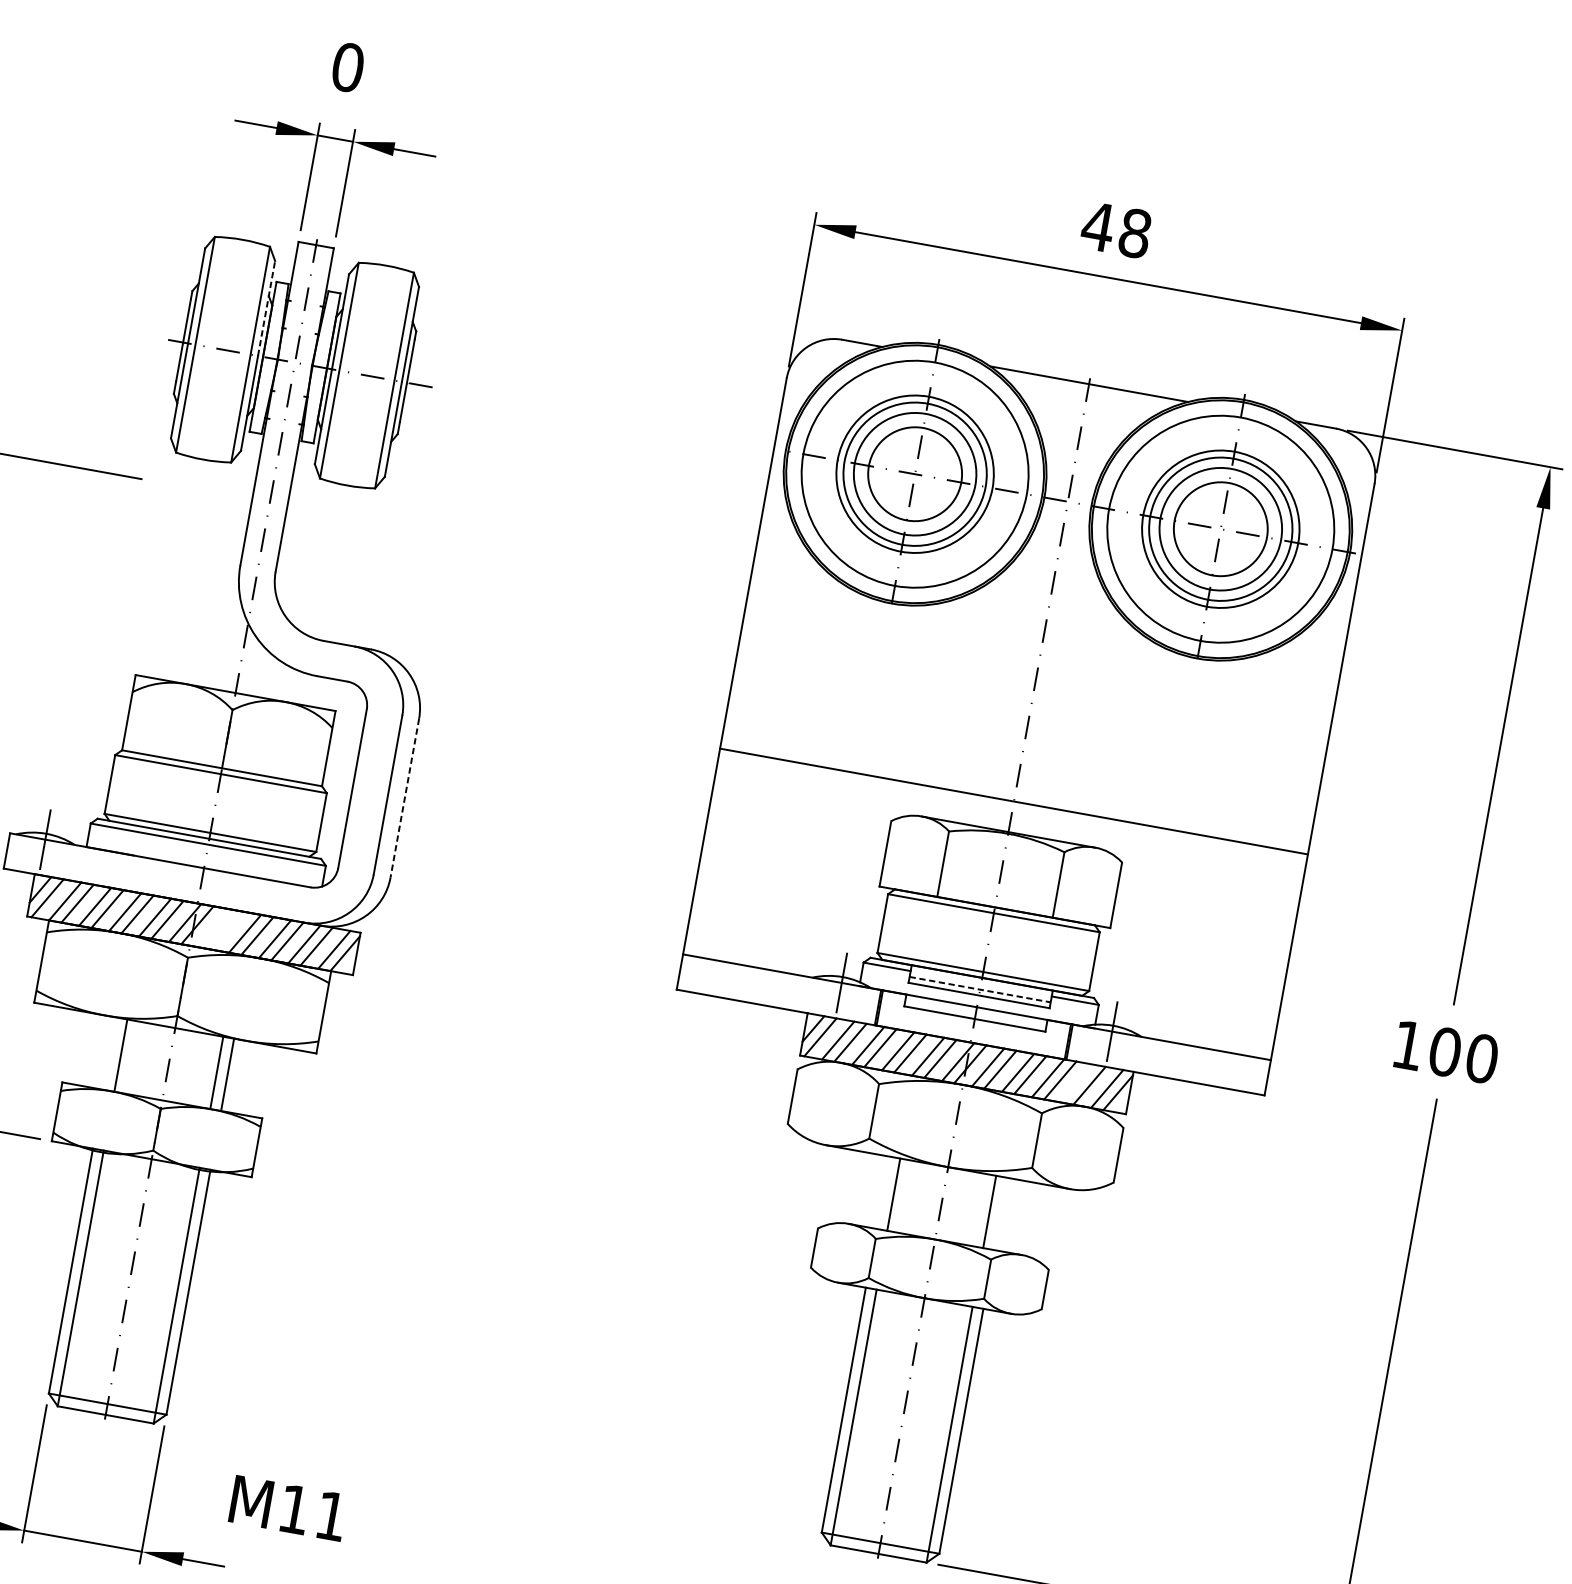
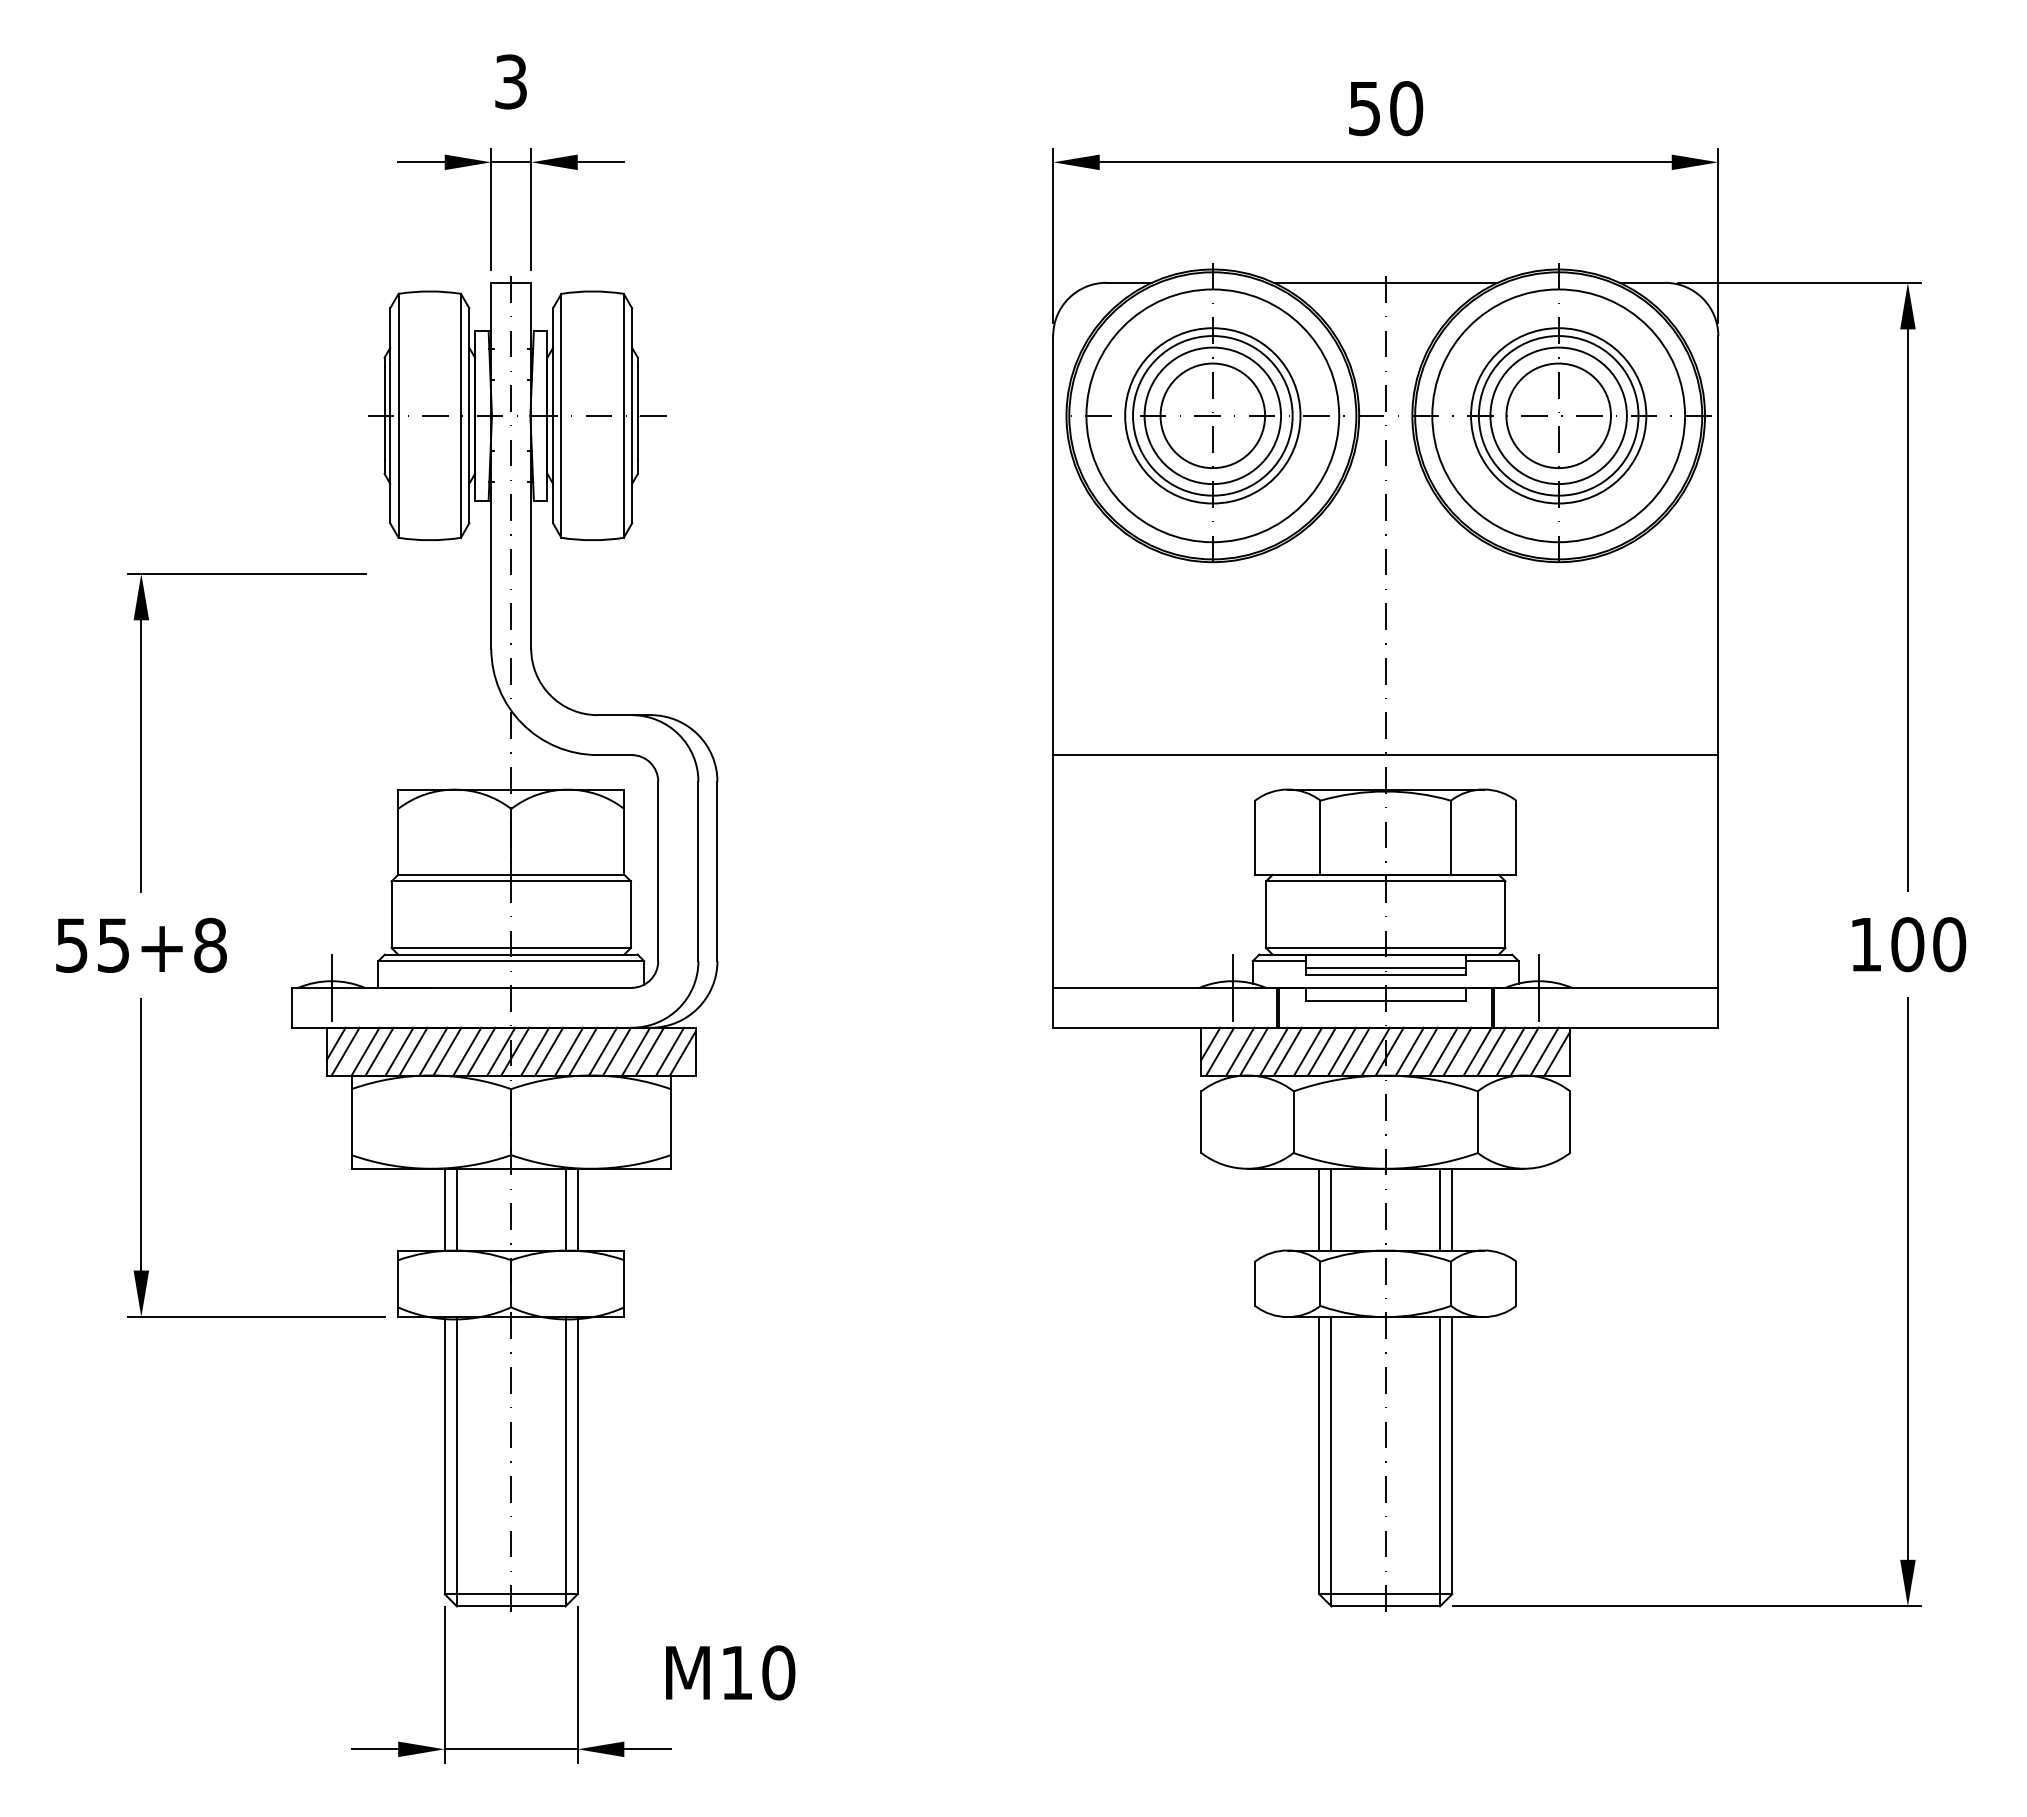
text: (347, 67) -> (510, 81), 0 -> 3
text: (1116, 230) -> (1385, 108), 48 -> 50
line: (266, 308) -> (469, 362), dashed -> solid
line: (404, 798) -> (717, 871), dashed -> solid
line: (215, 928) -> (535, 1051), added
line: (227, 930) -> (549, 1051), added
line: (980, 989) -> (1385, 967), dashed -> solid
line: (109, 1053) -> (444, 1209), added
line: (1077, 1083) -> (1510, 1051), added
line: (883, 1192) -> (1319, 1209), added
line: (1000, 1213) -> (1452, 1209), added
text: (331, 1515) -> (778, 1672), M11 -> M10

